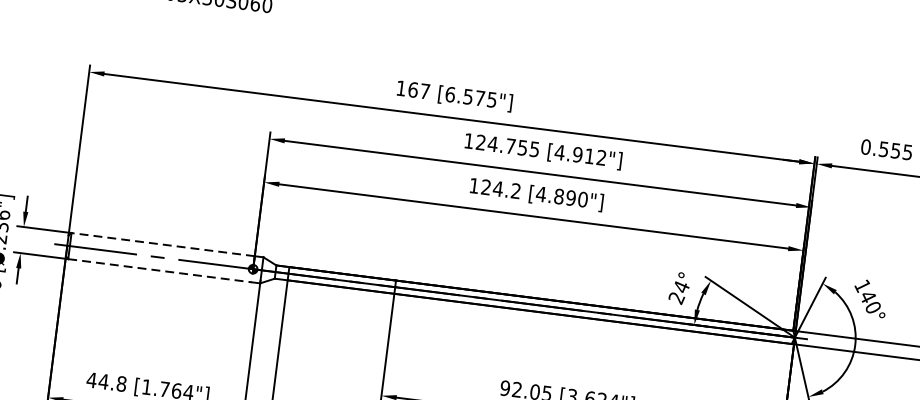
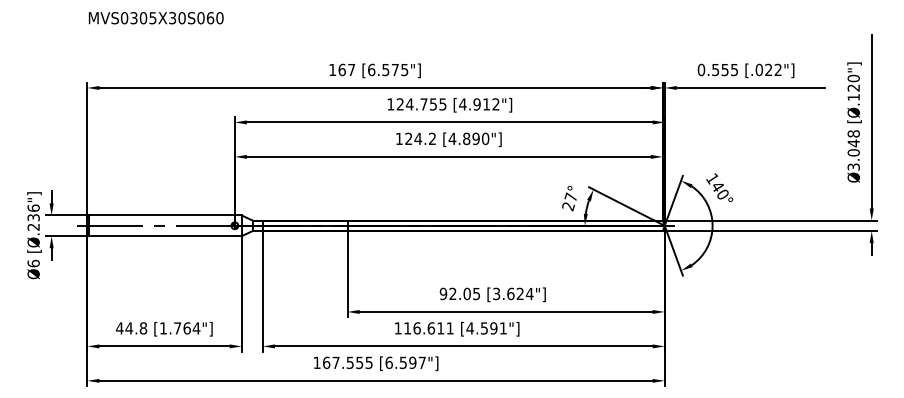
line: (163, 244) -> (162, 215), dashed -> solid
line: (160, 271) -> (162, 236), dashed -> solid
text: (680, 285) -> (570, 196), 24° -> 27°

